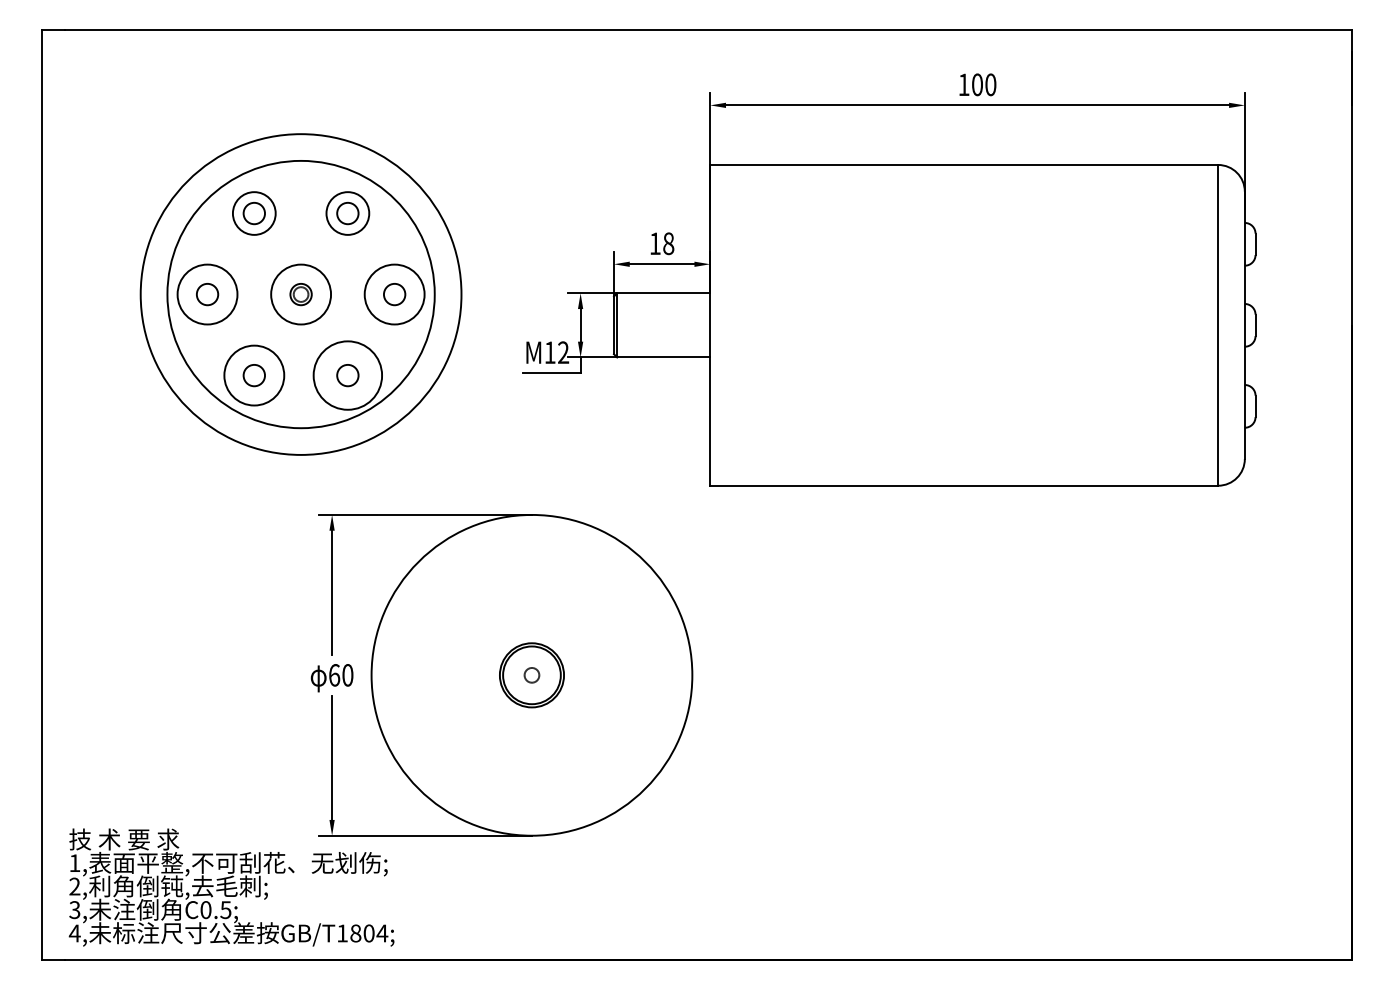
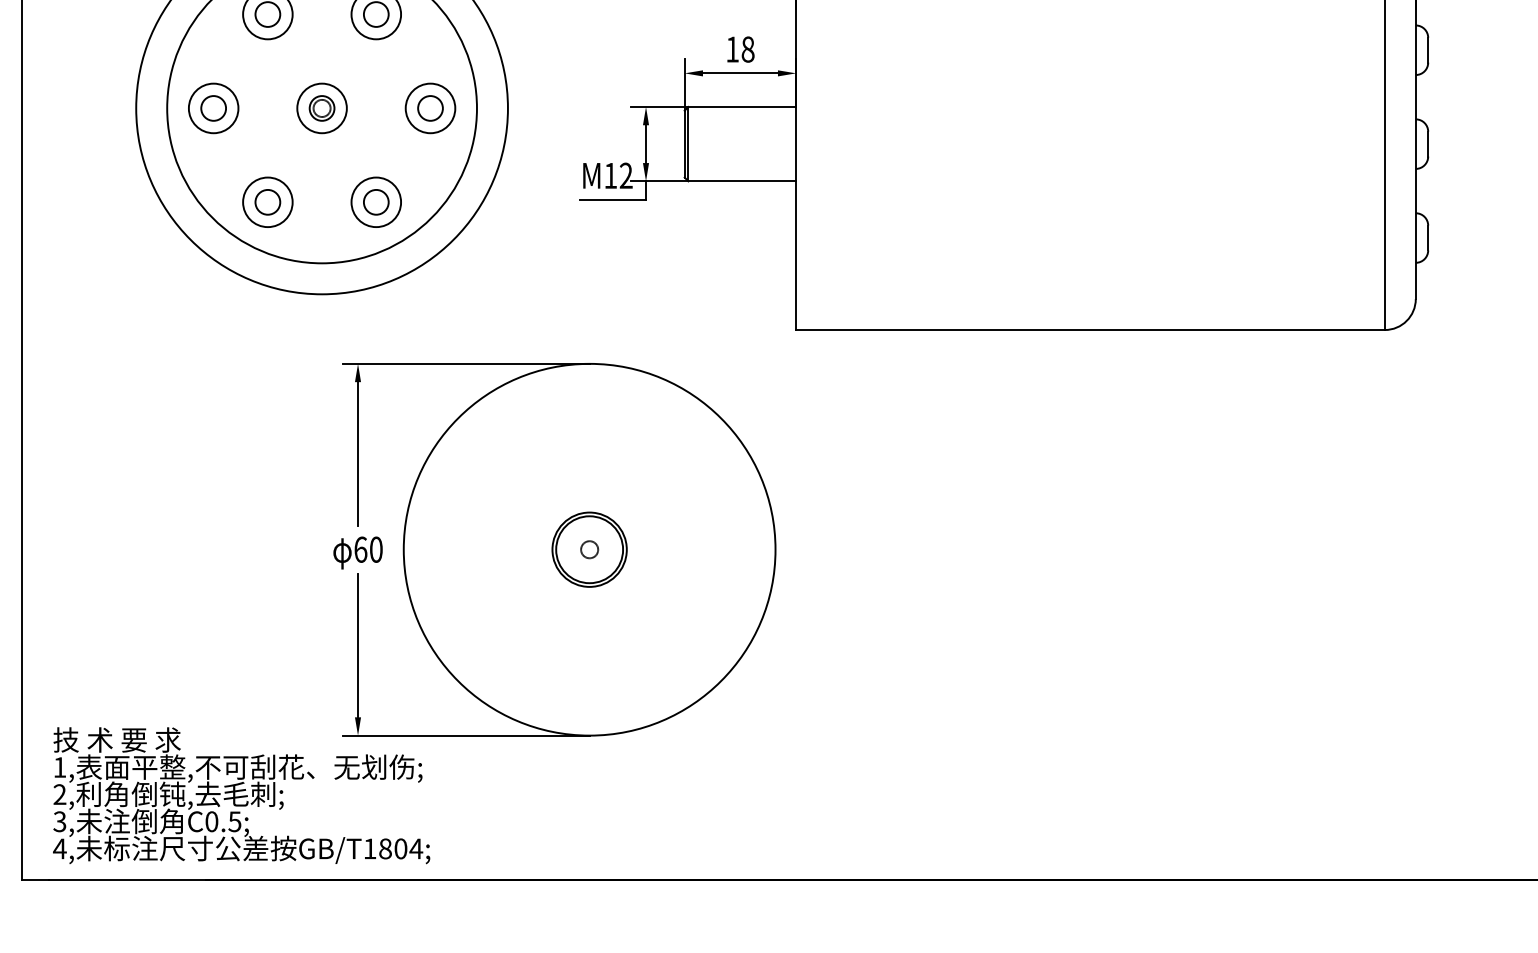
circle: (207, 294) -> (213, 108), size x0.71
circle: (300, 294) -> (321, 108), size x0.71
circle: (394, 294) -> (430, 108), size x0.71
circle: (253, 375) -> (266, 202), size x0.71
circle: (347, 375) -> (375, 202), size x0.62

